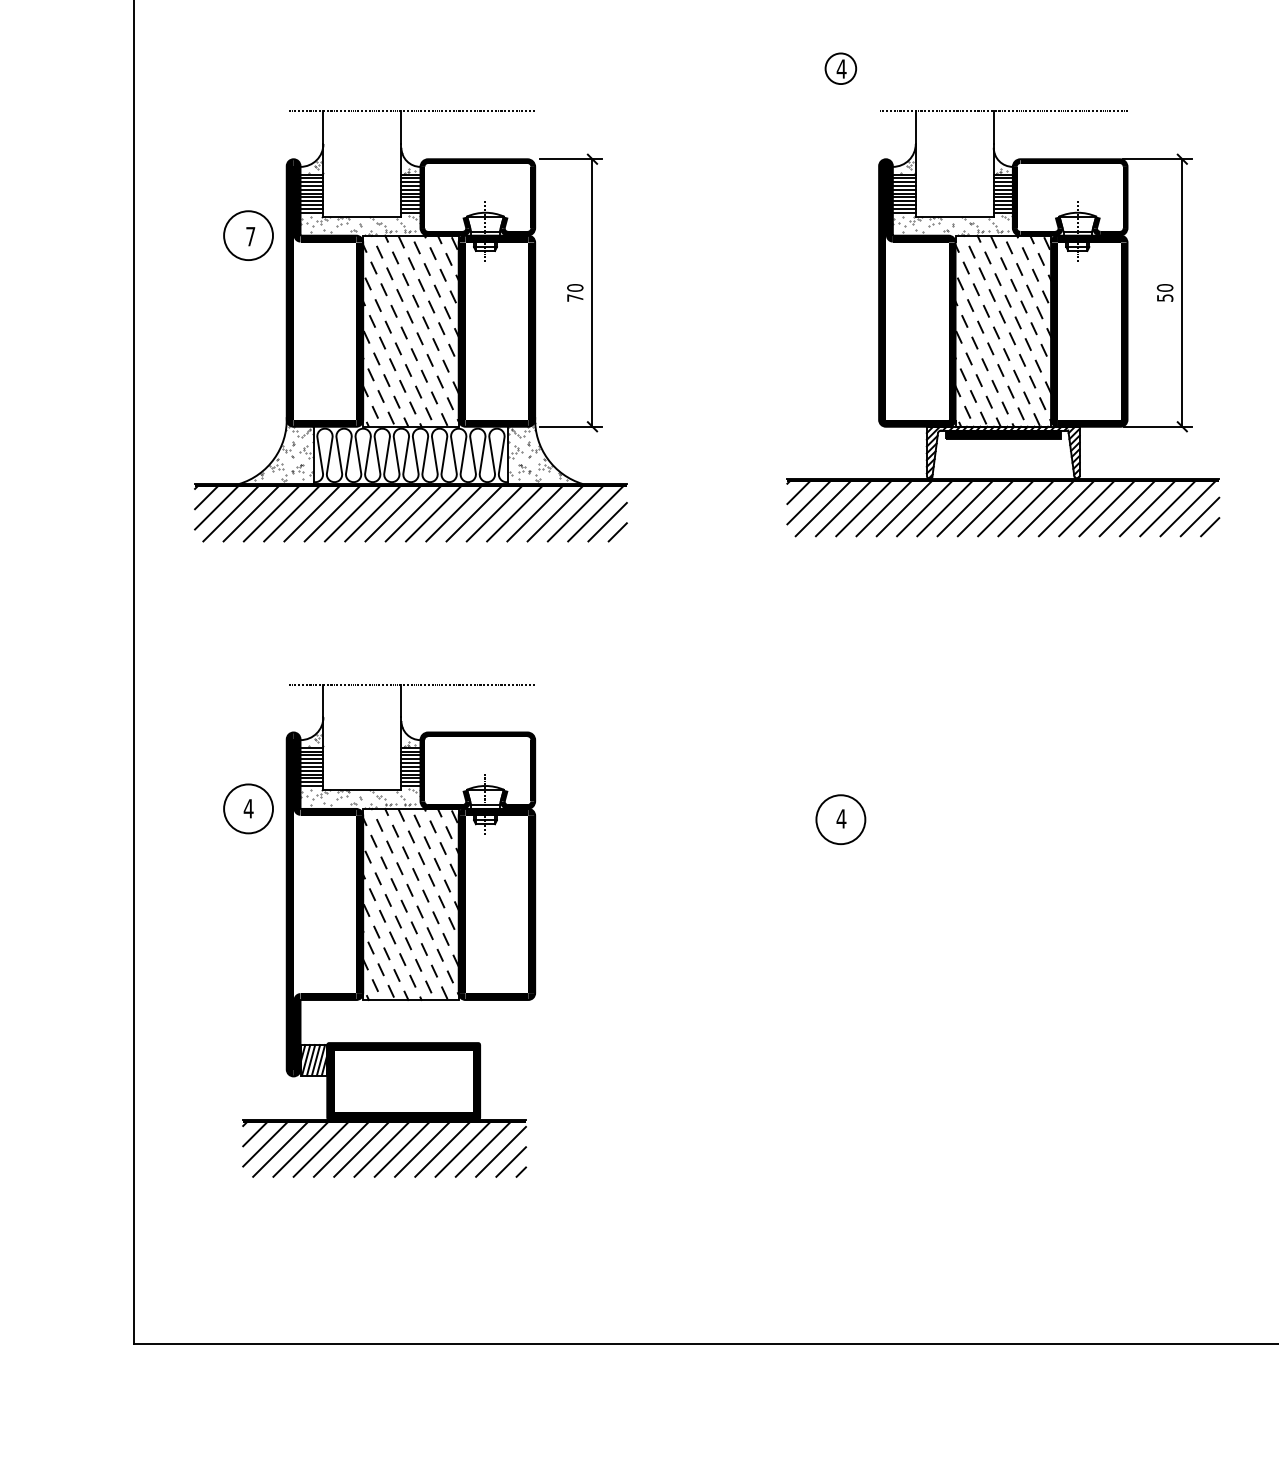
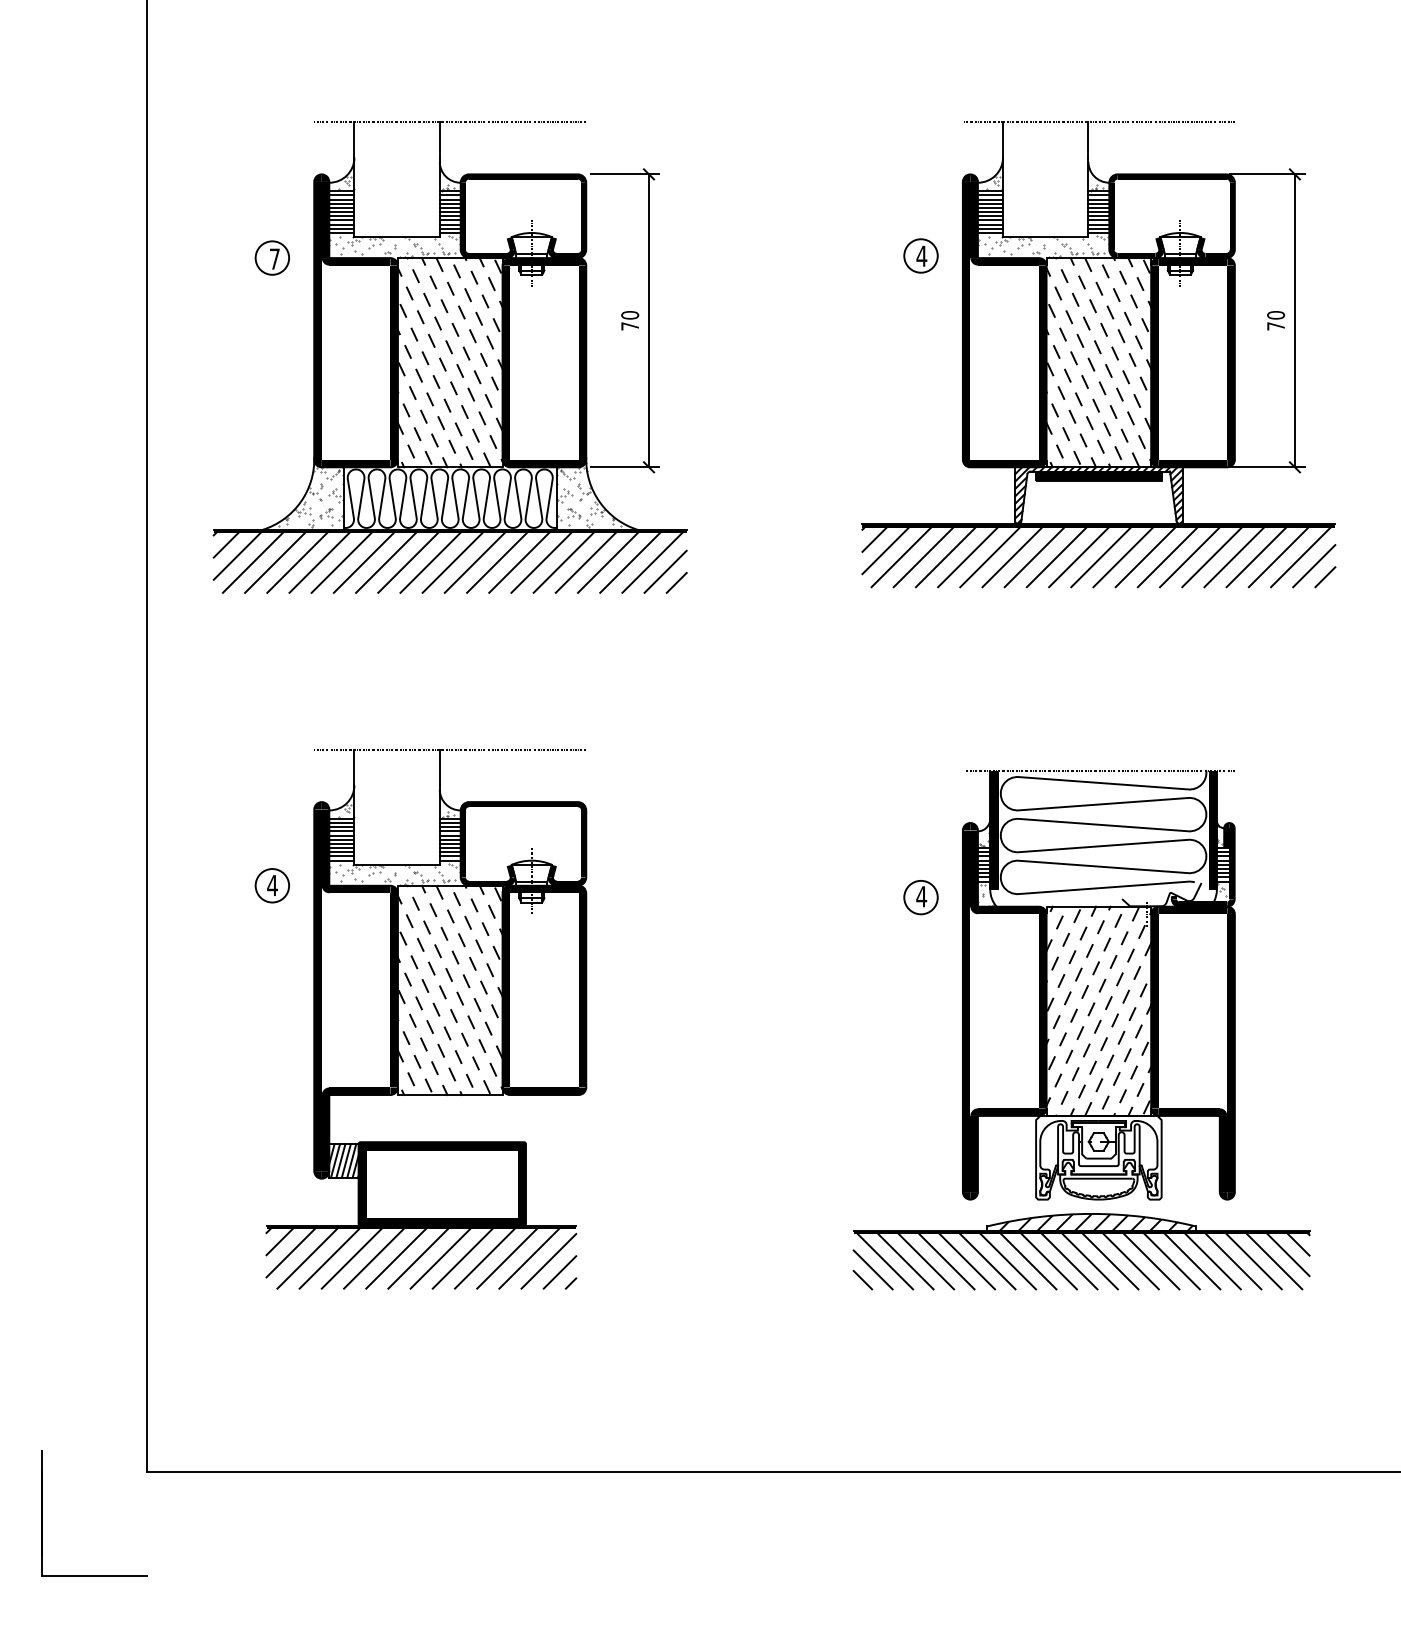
part: (840, 68) -> (920, 255), moved
circle: (248, 235) -> (272, 257), size x0.62
text: (1165, 297) -> (1276, 325), 50 -> 70
circle: (248, 808) -> (272, 885), size x0.62
circle: (840, 819) -> (920, 897), size x0.62
part: (1003, 899) -> (1099, 984), added
part: (987, 1142) -> (1081, 1251), added
part: (38, 1381) -> (42, 1512), added

